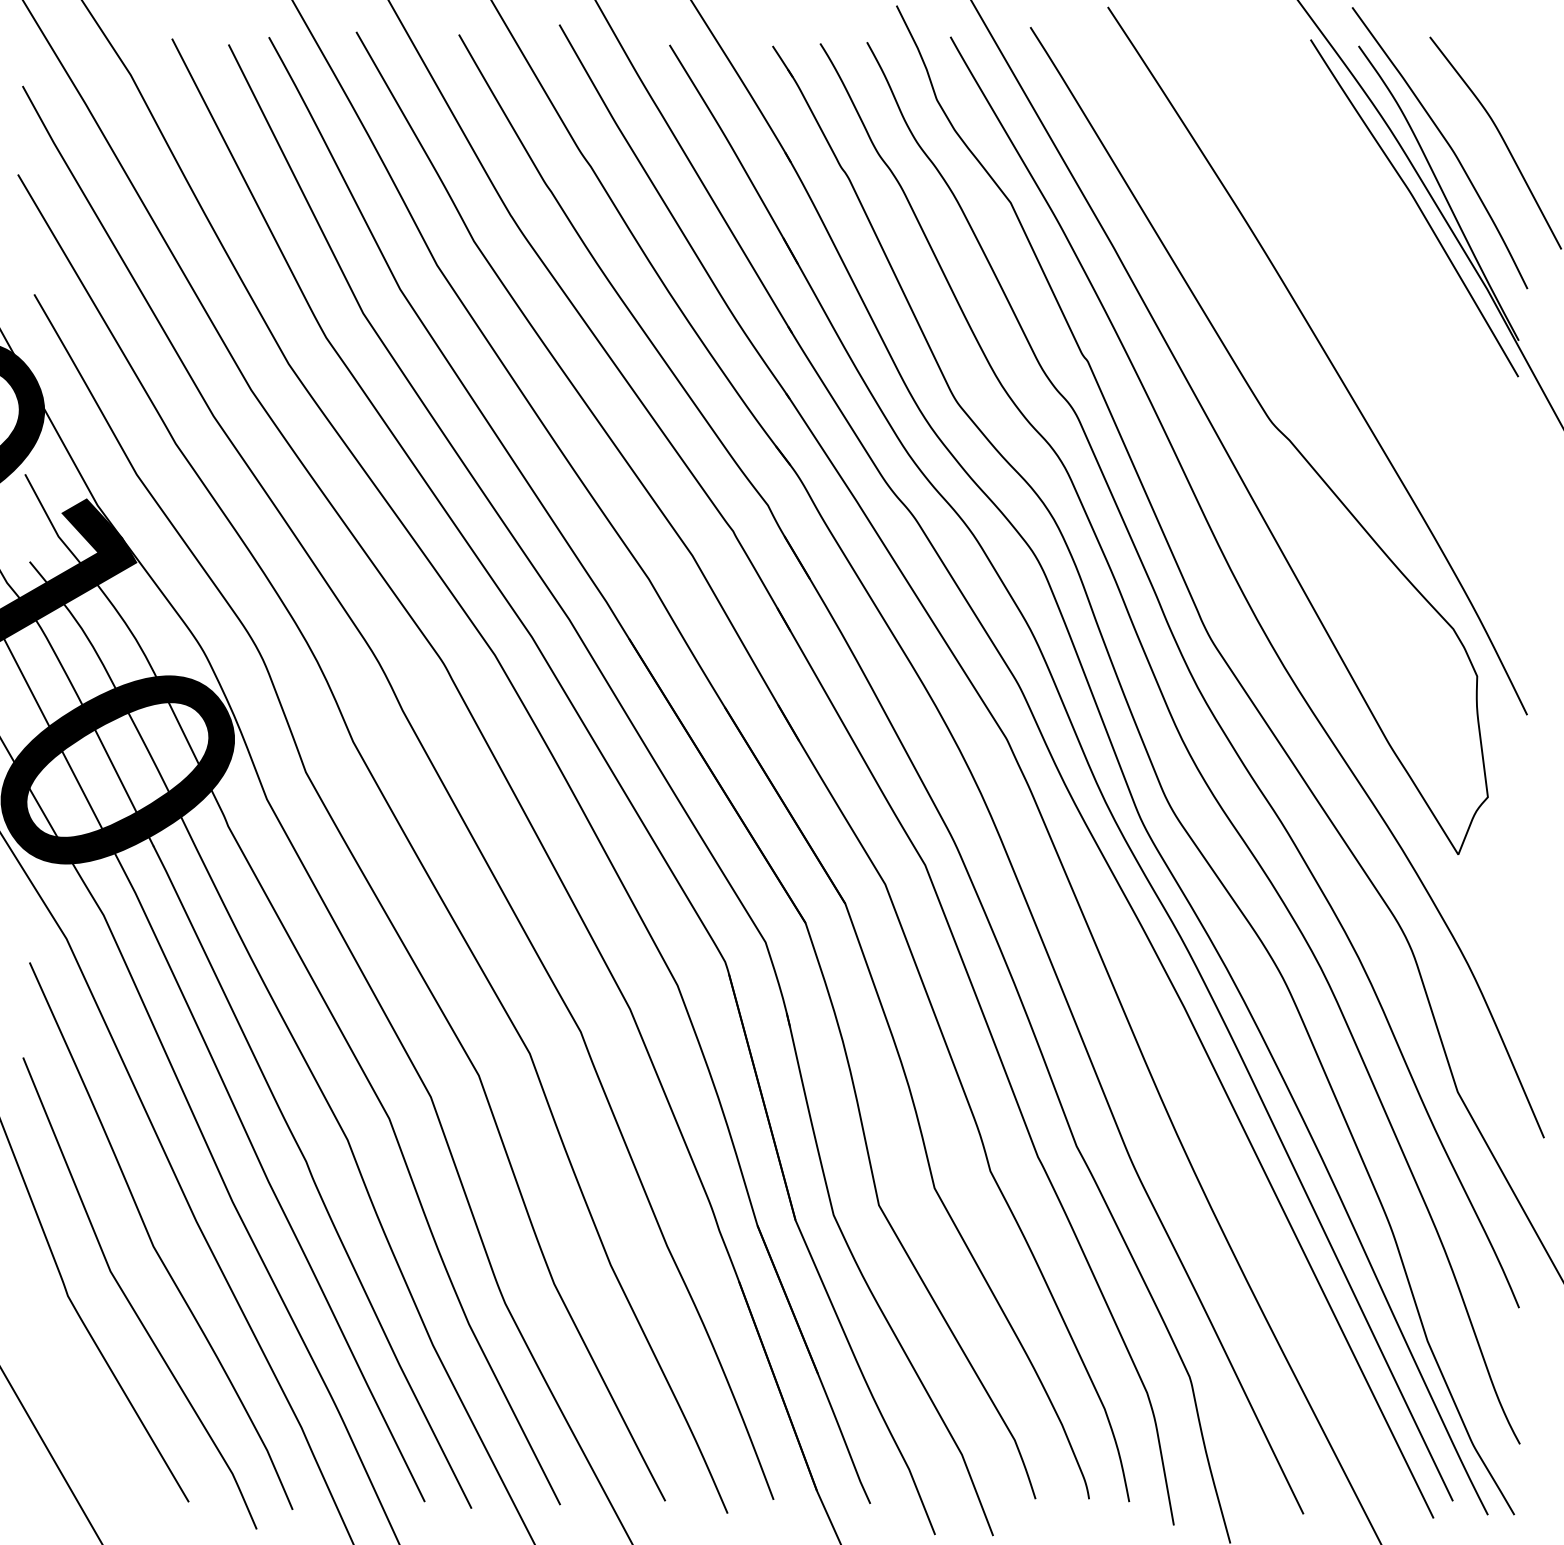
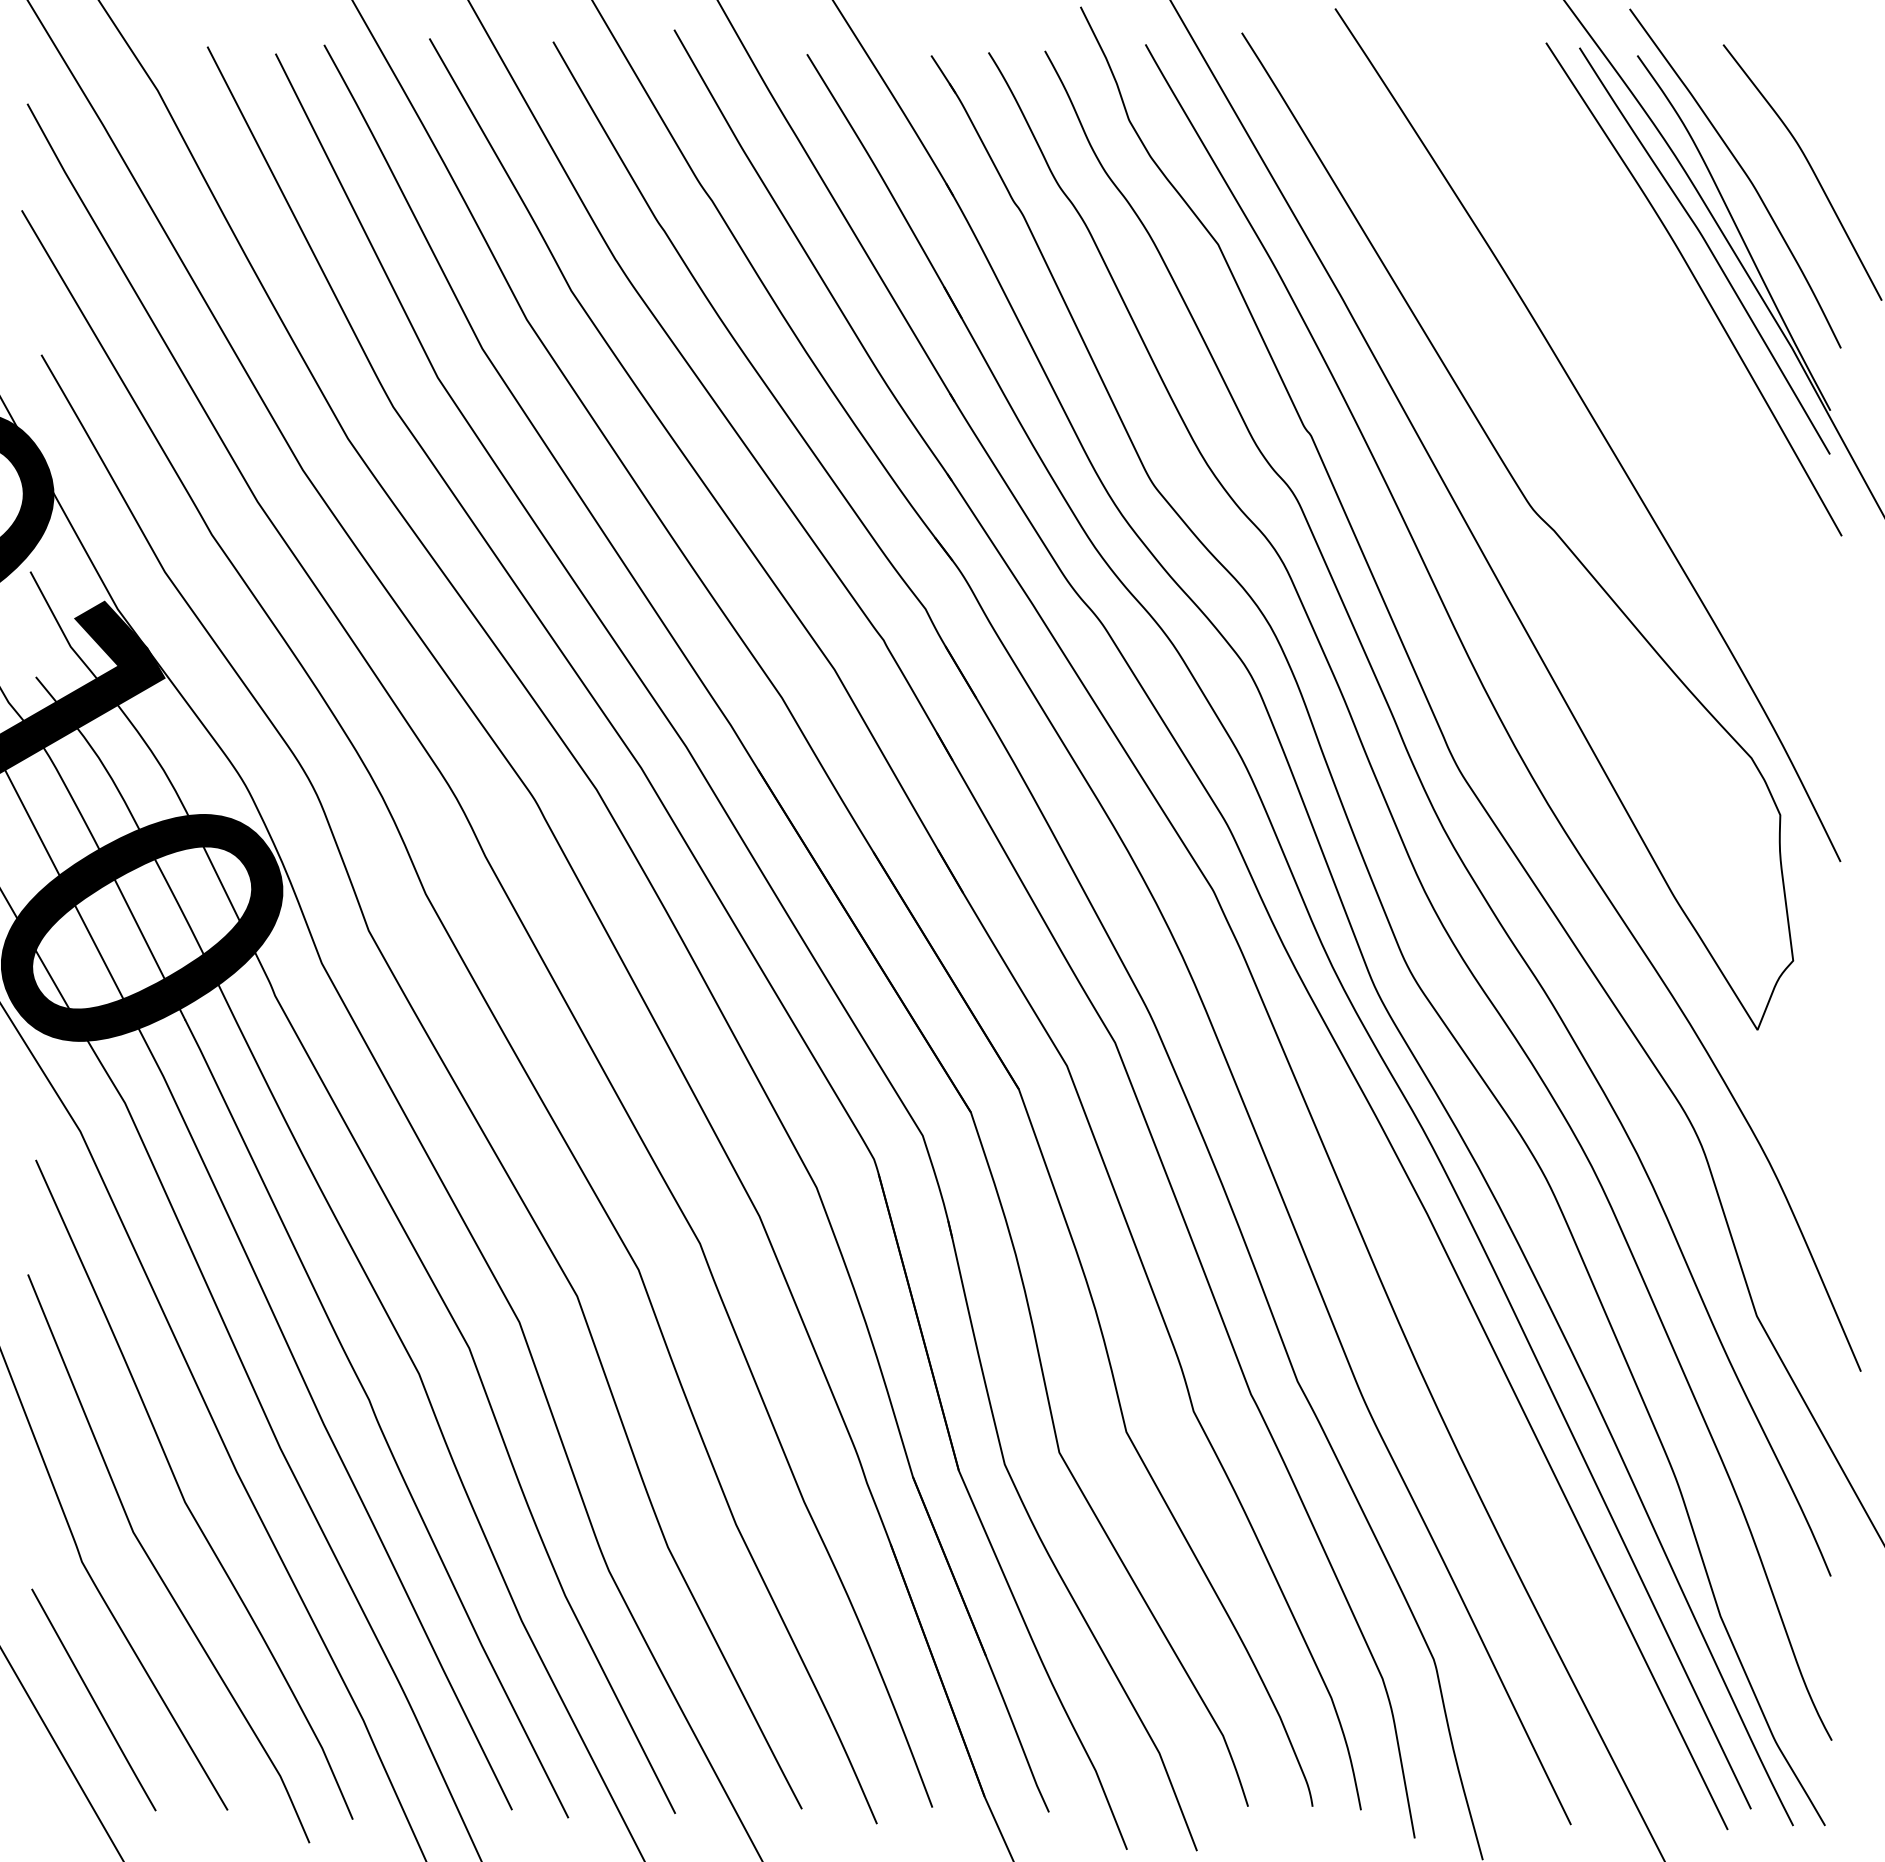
curve: (1409, 237) -> (1698, 286), added
line: (77, 1410) -> (93, 1699), added

